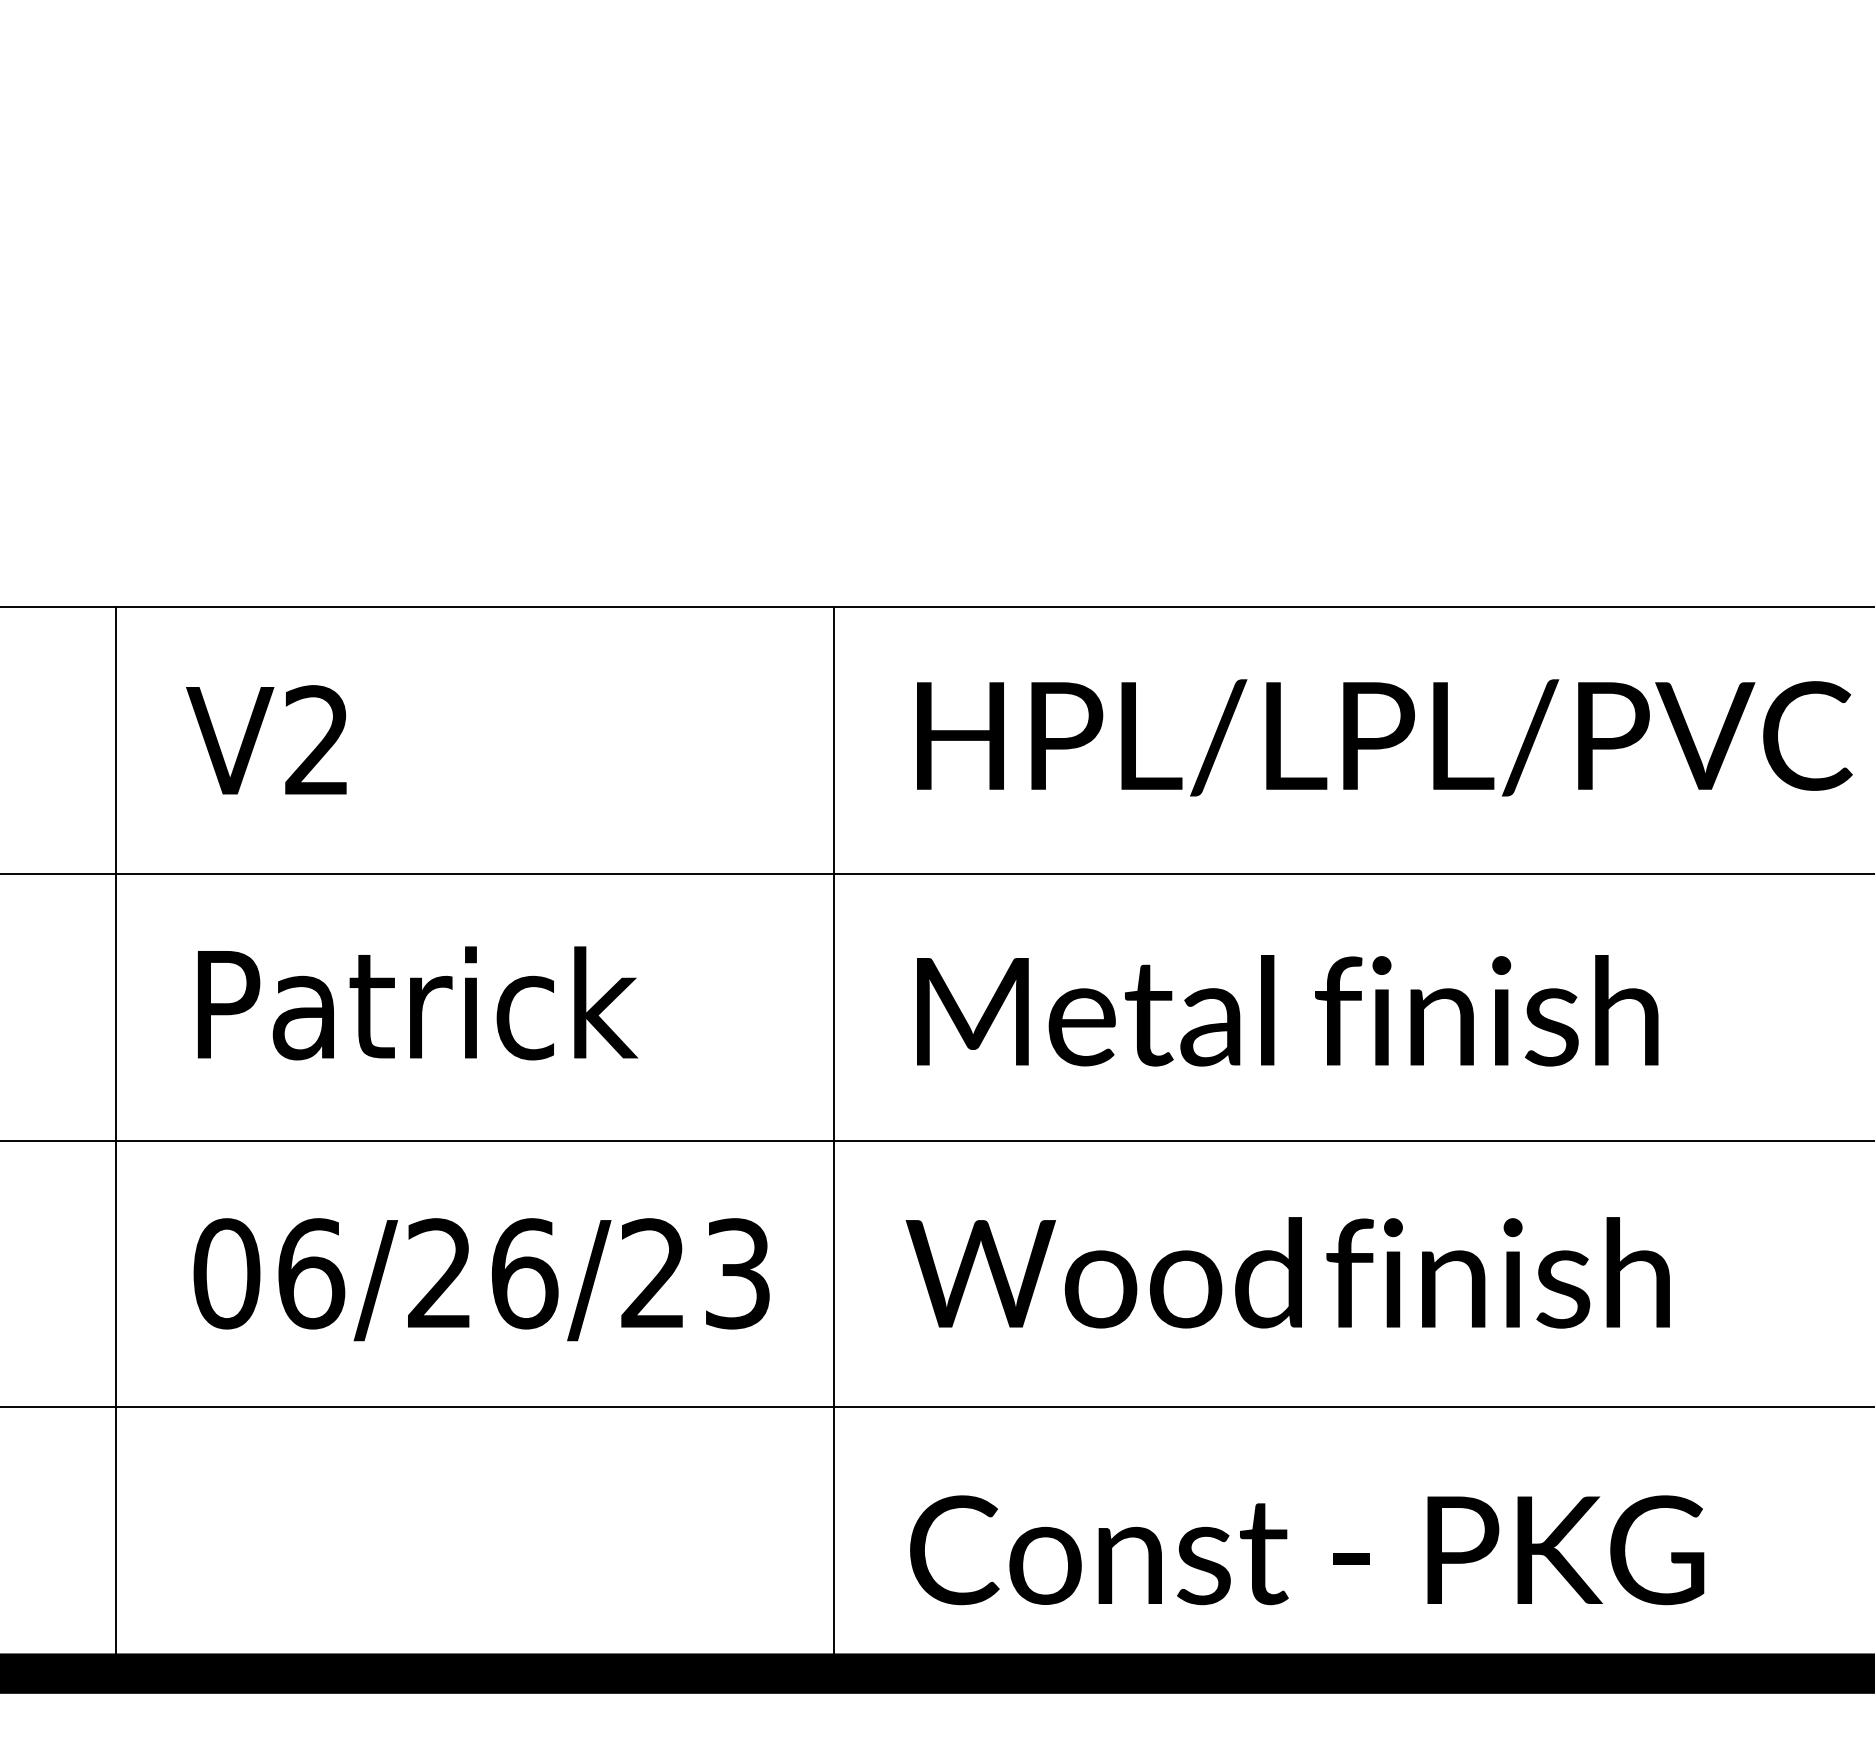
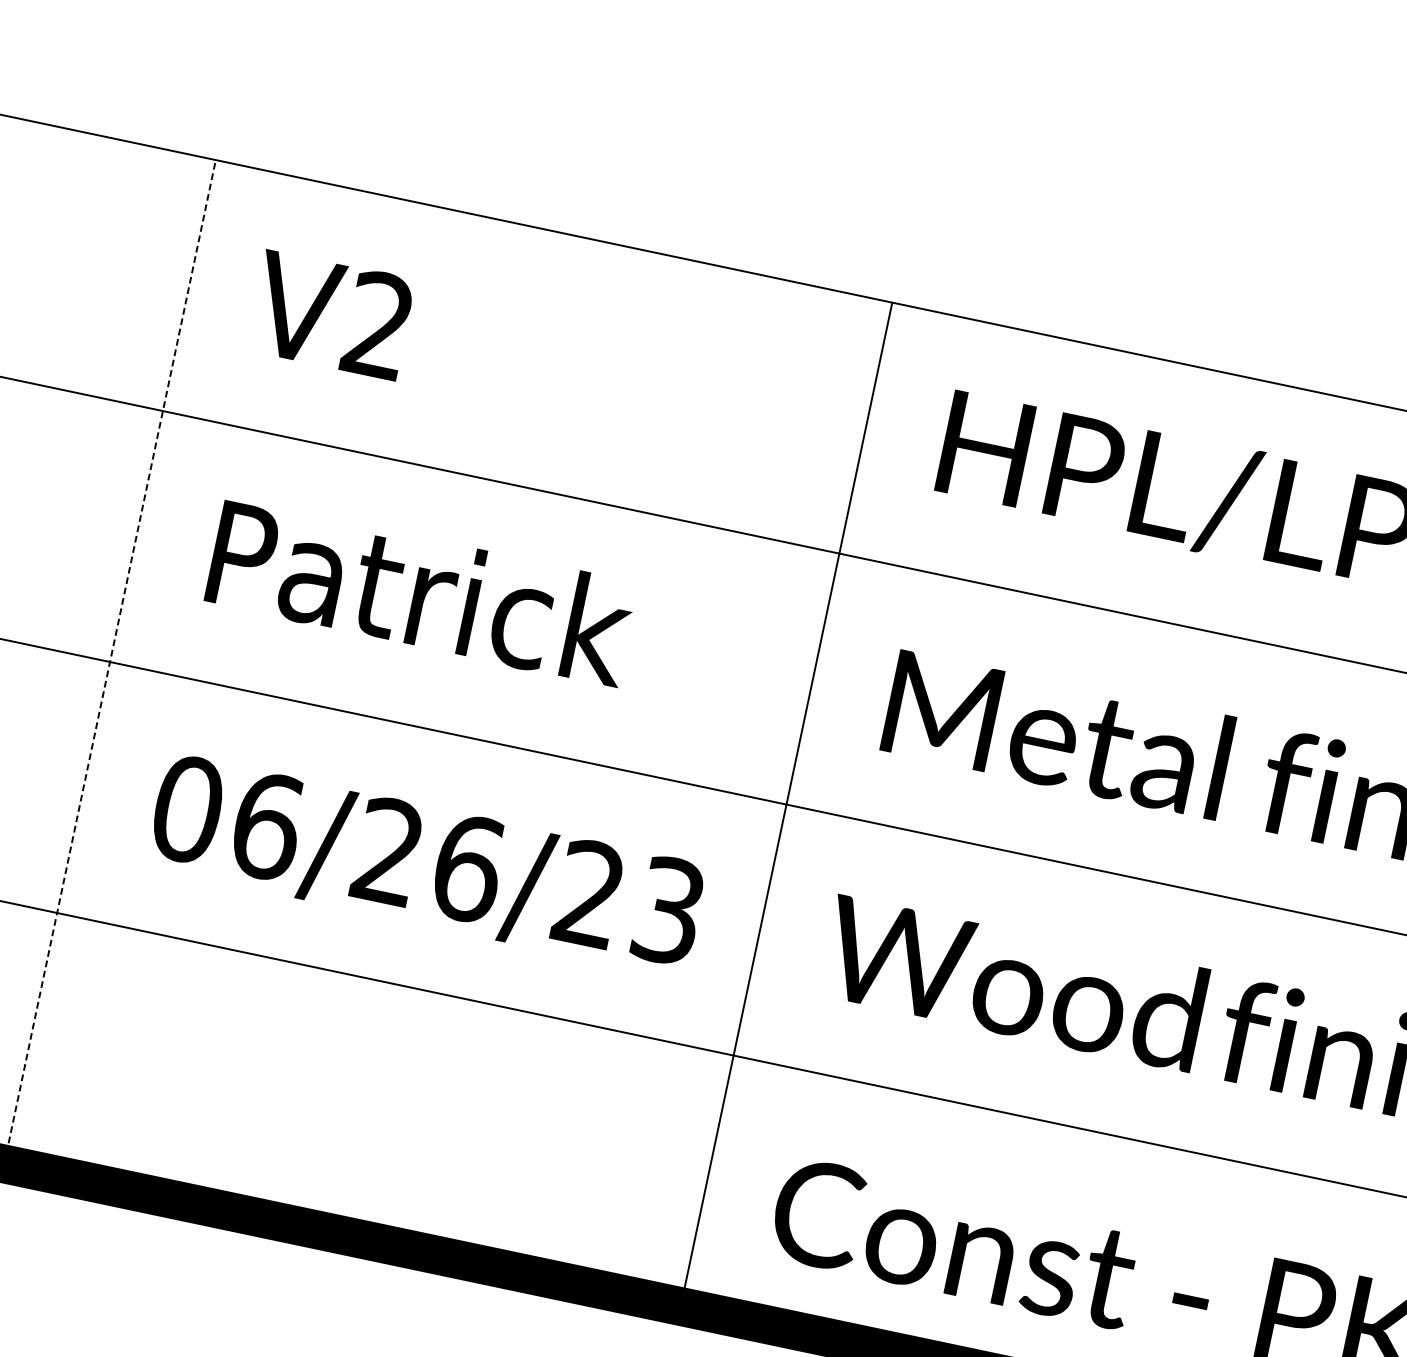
line: (116, 1140) -> (110, 662), solid -> dashed

